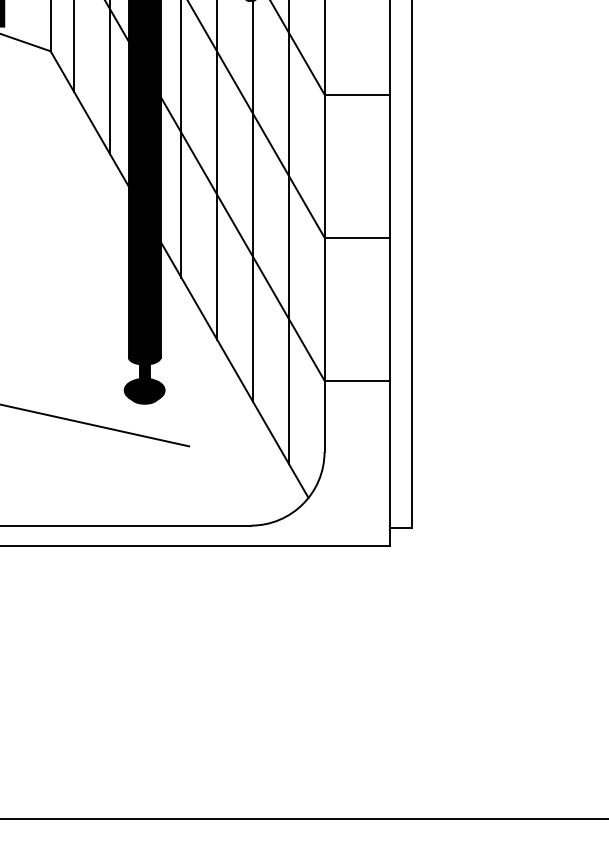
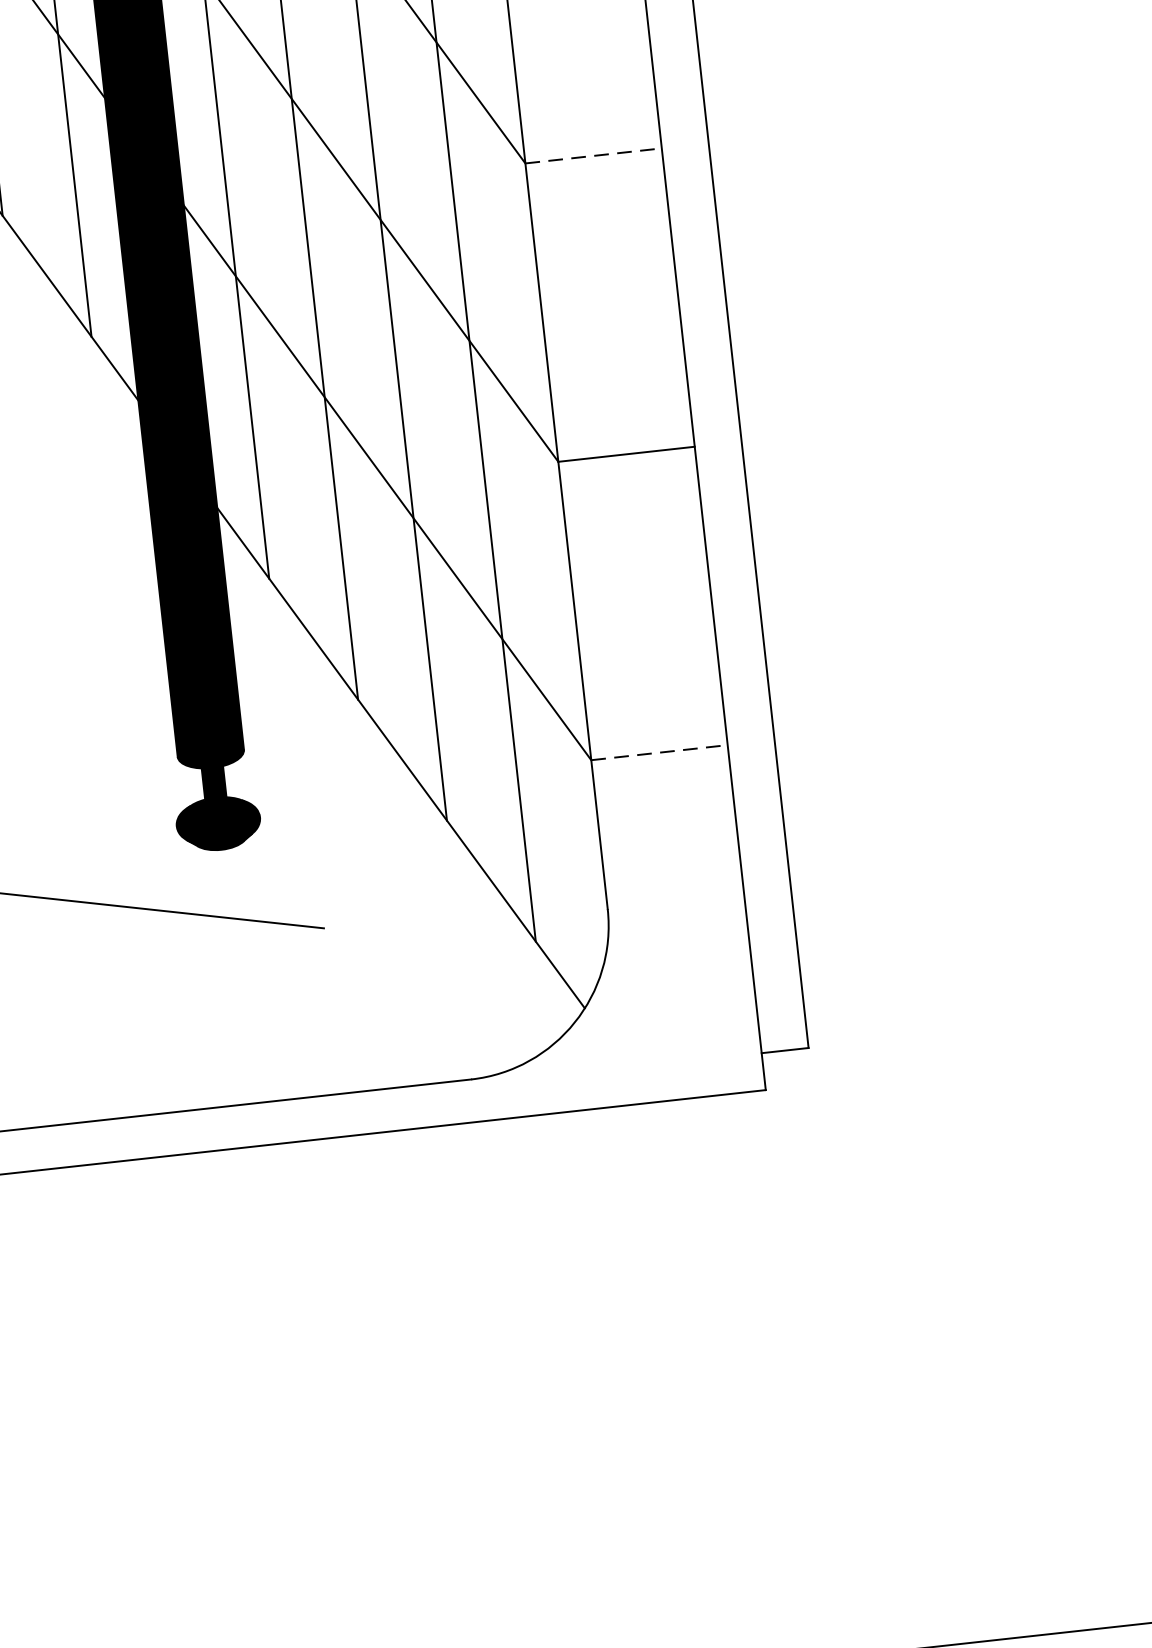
line: (357, 94) -> (594, 155), solid -> dashed
line: (357, 380) -> (659, 752), solid -> dashed

